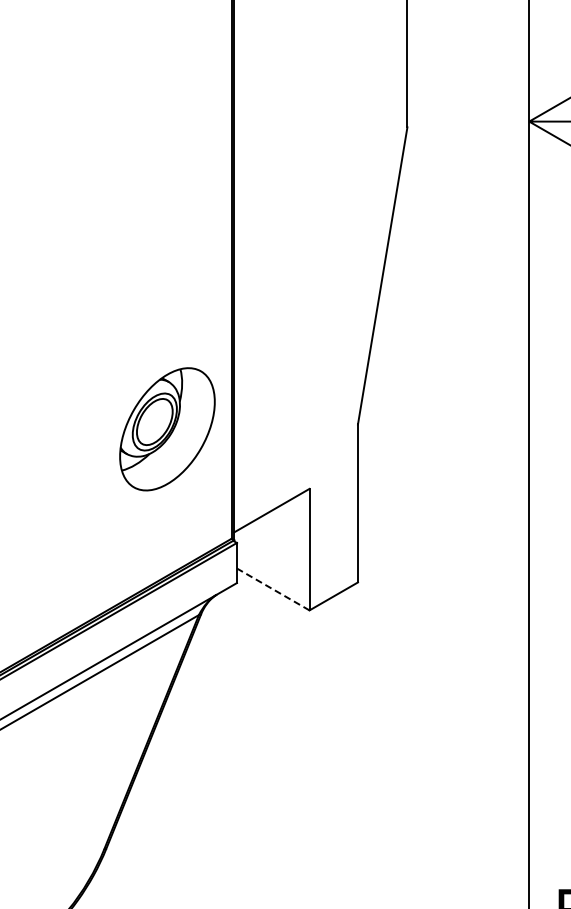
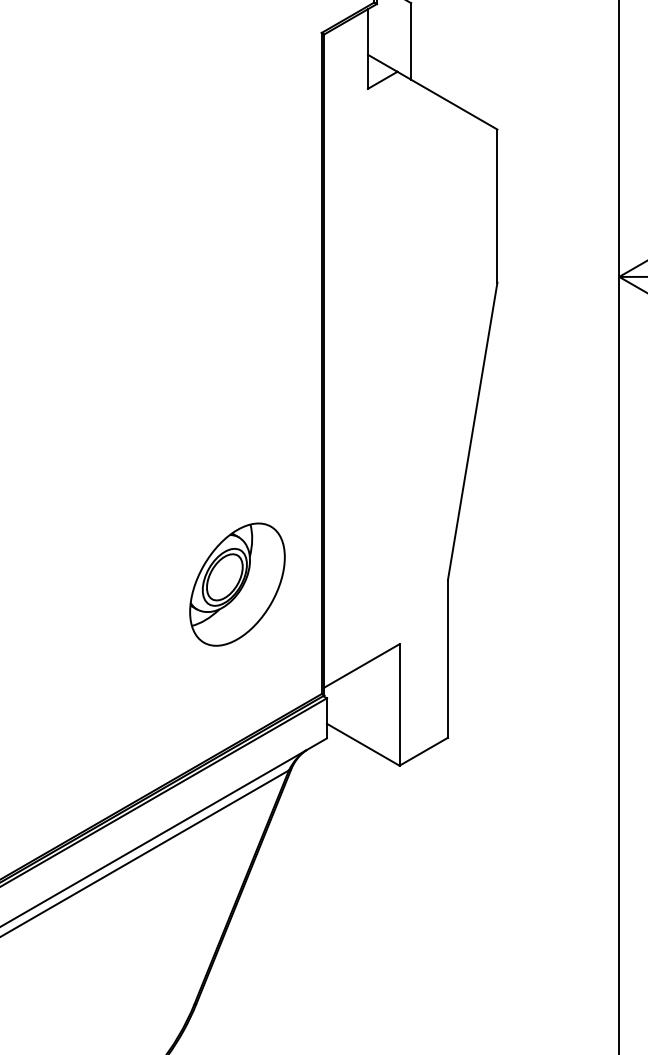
part: (167, 429) -> (237, 584), moved
line: (273, 589) -> (363, 744), dashed -> solid

